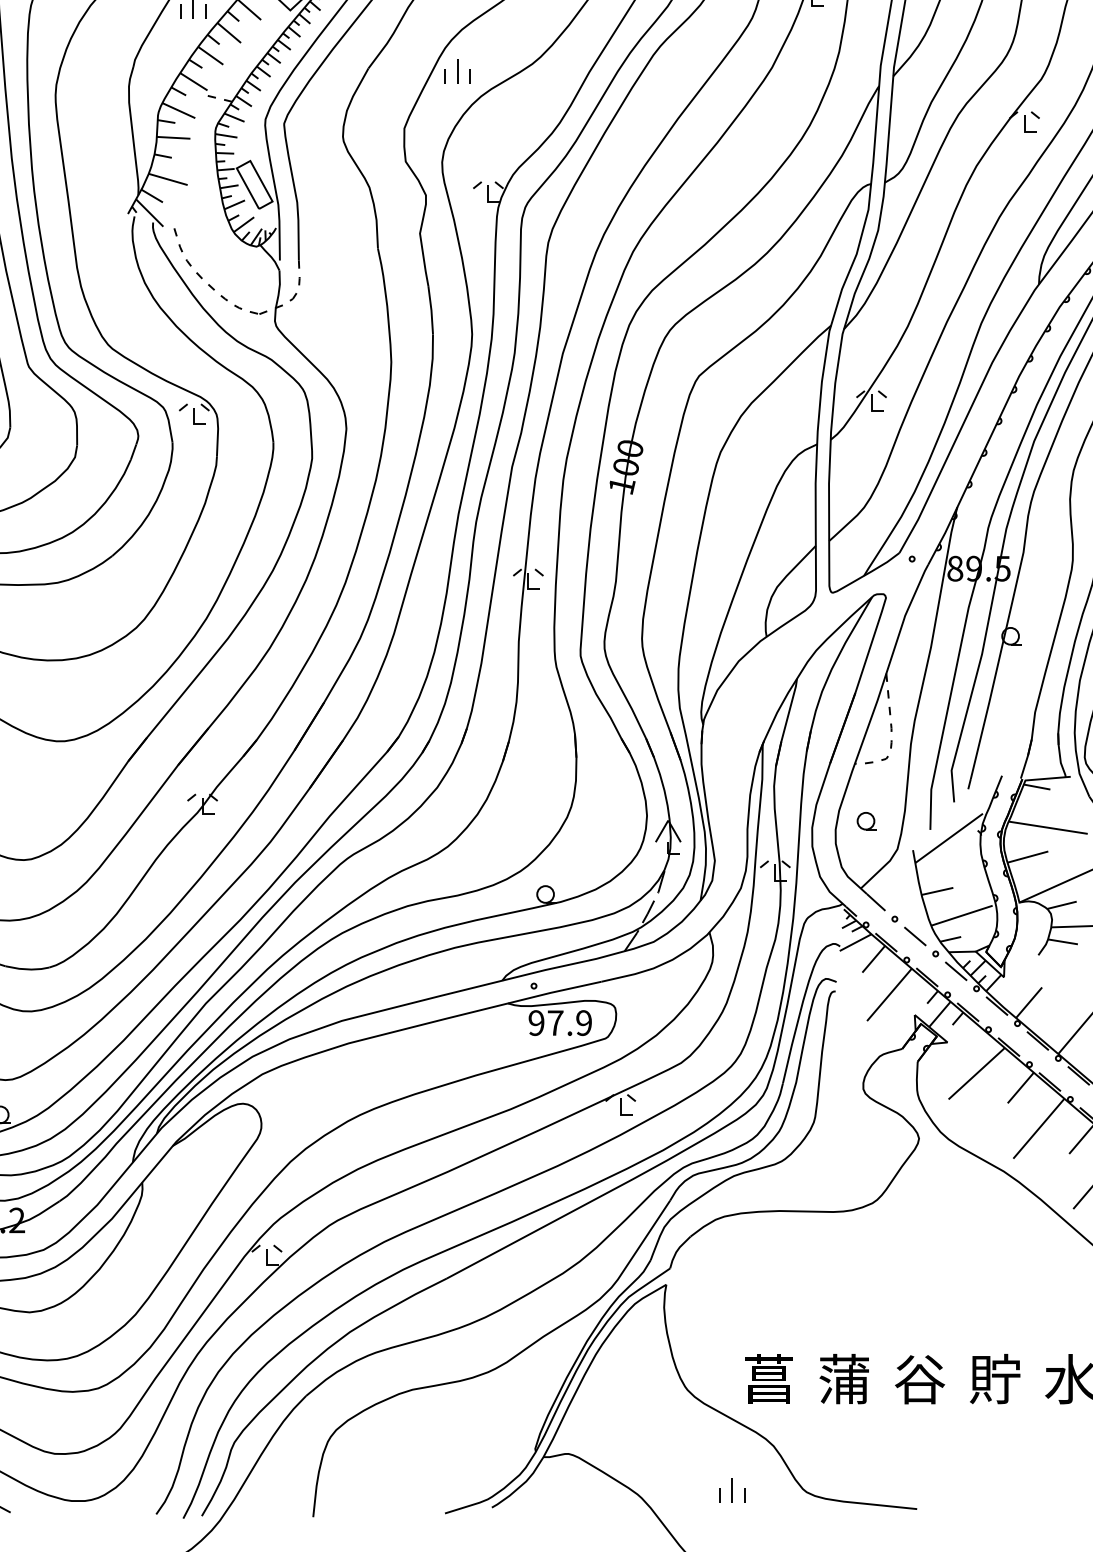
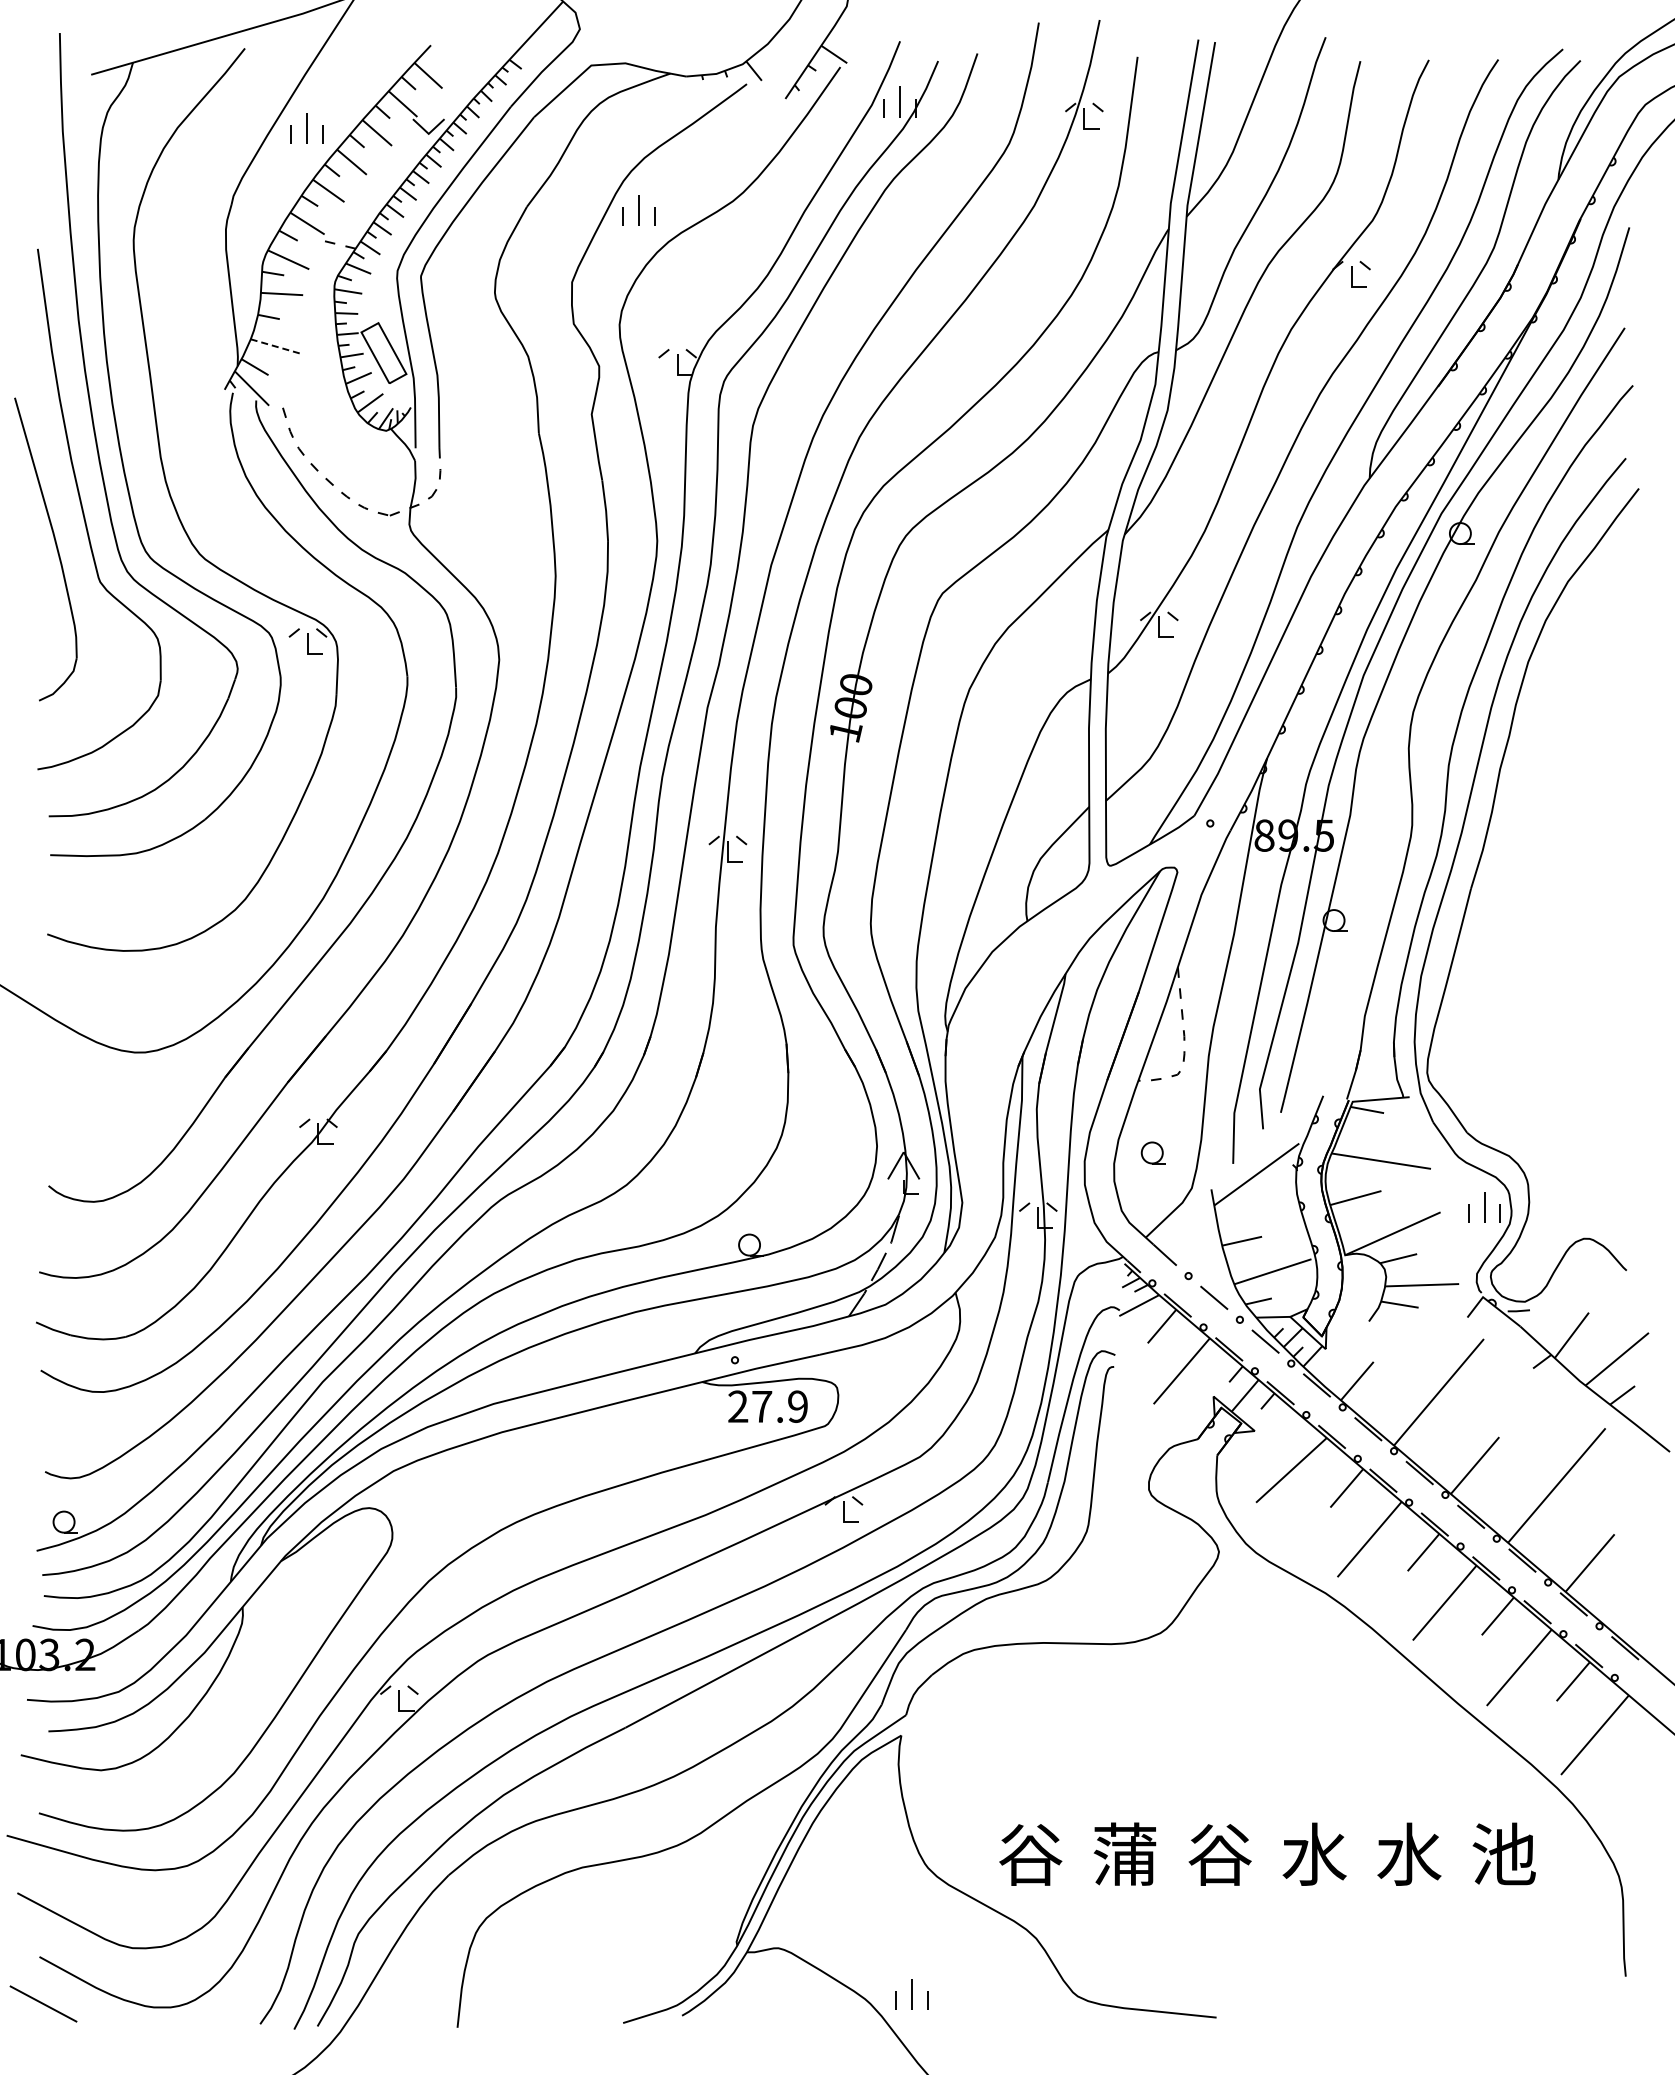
line: (168, 179) -> (275, 346), solid -> dashed
text: (536, 1022) -> (738, 1406), 97.9 -> 27.9
text: (995, 1378) -> (1314, 1853), 貯 -> 水
text: (769, 1379) -> (1030, 1854), 菖 -> 谷
part: (731, 1490) -> (911, 1994), moved

